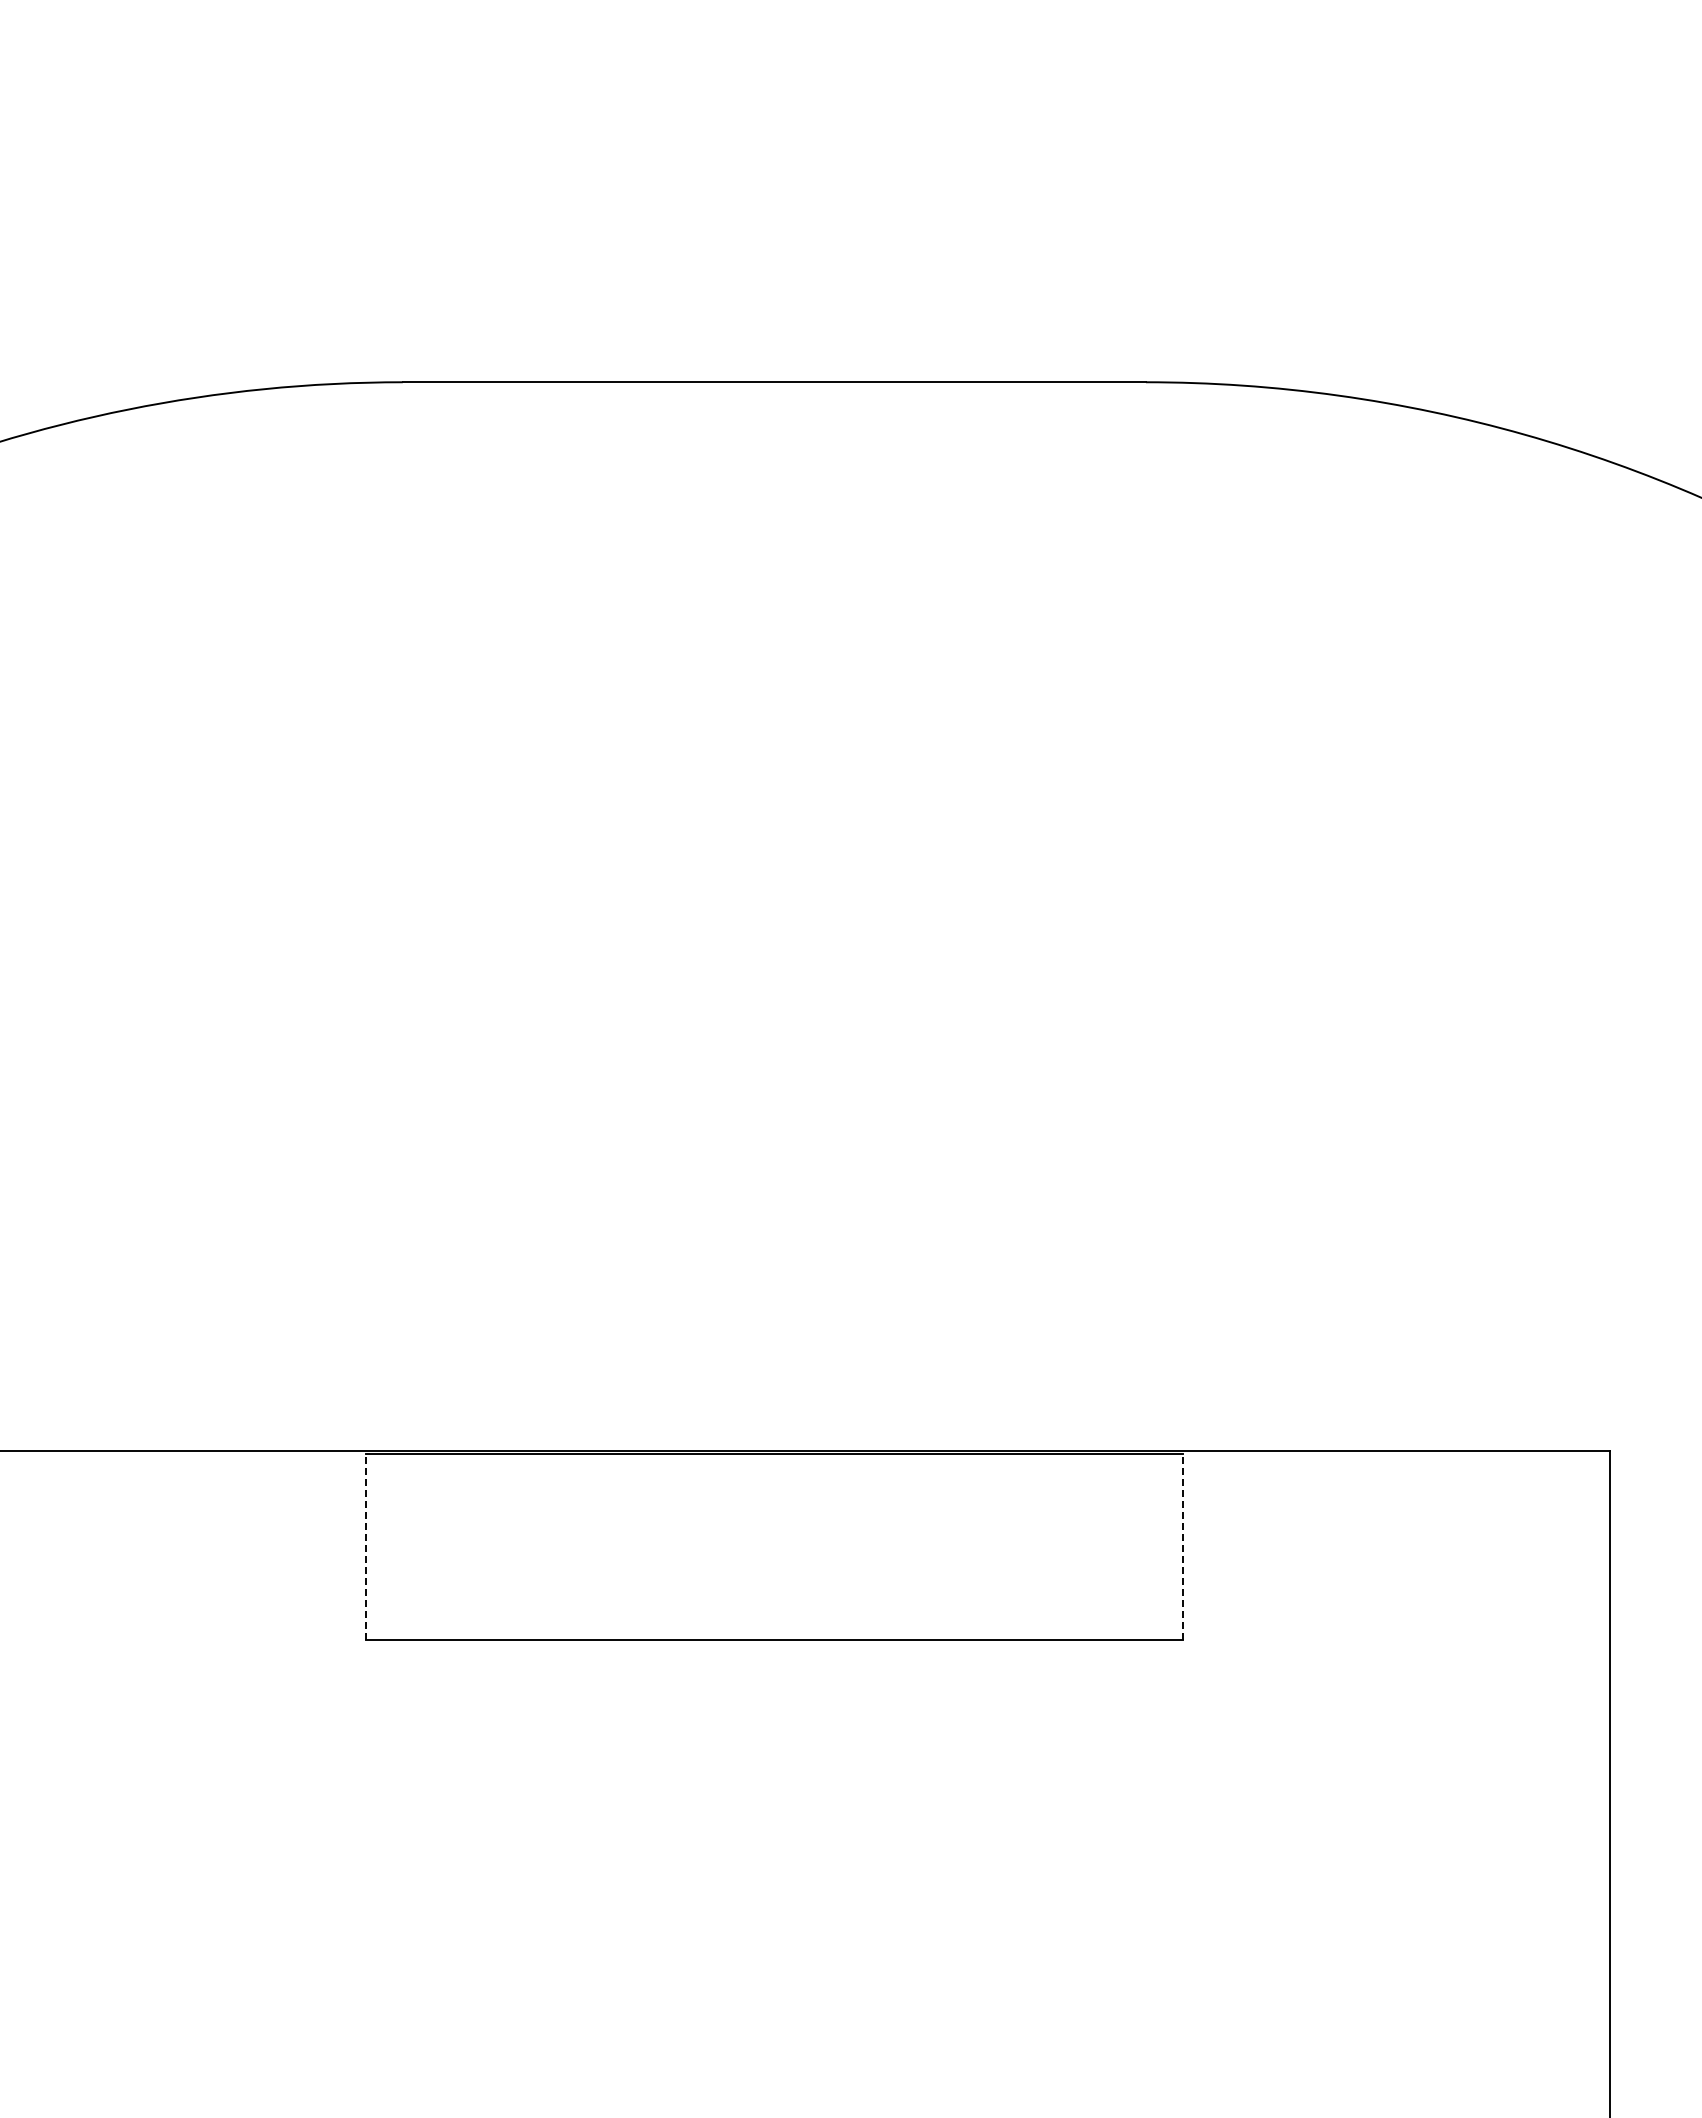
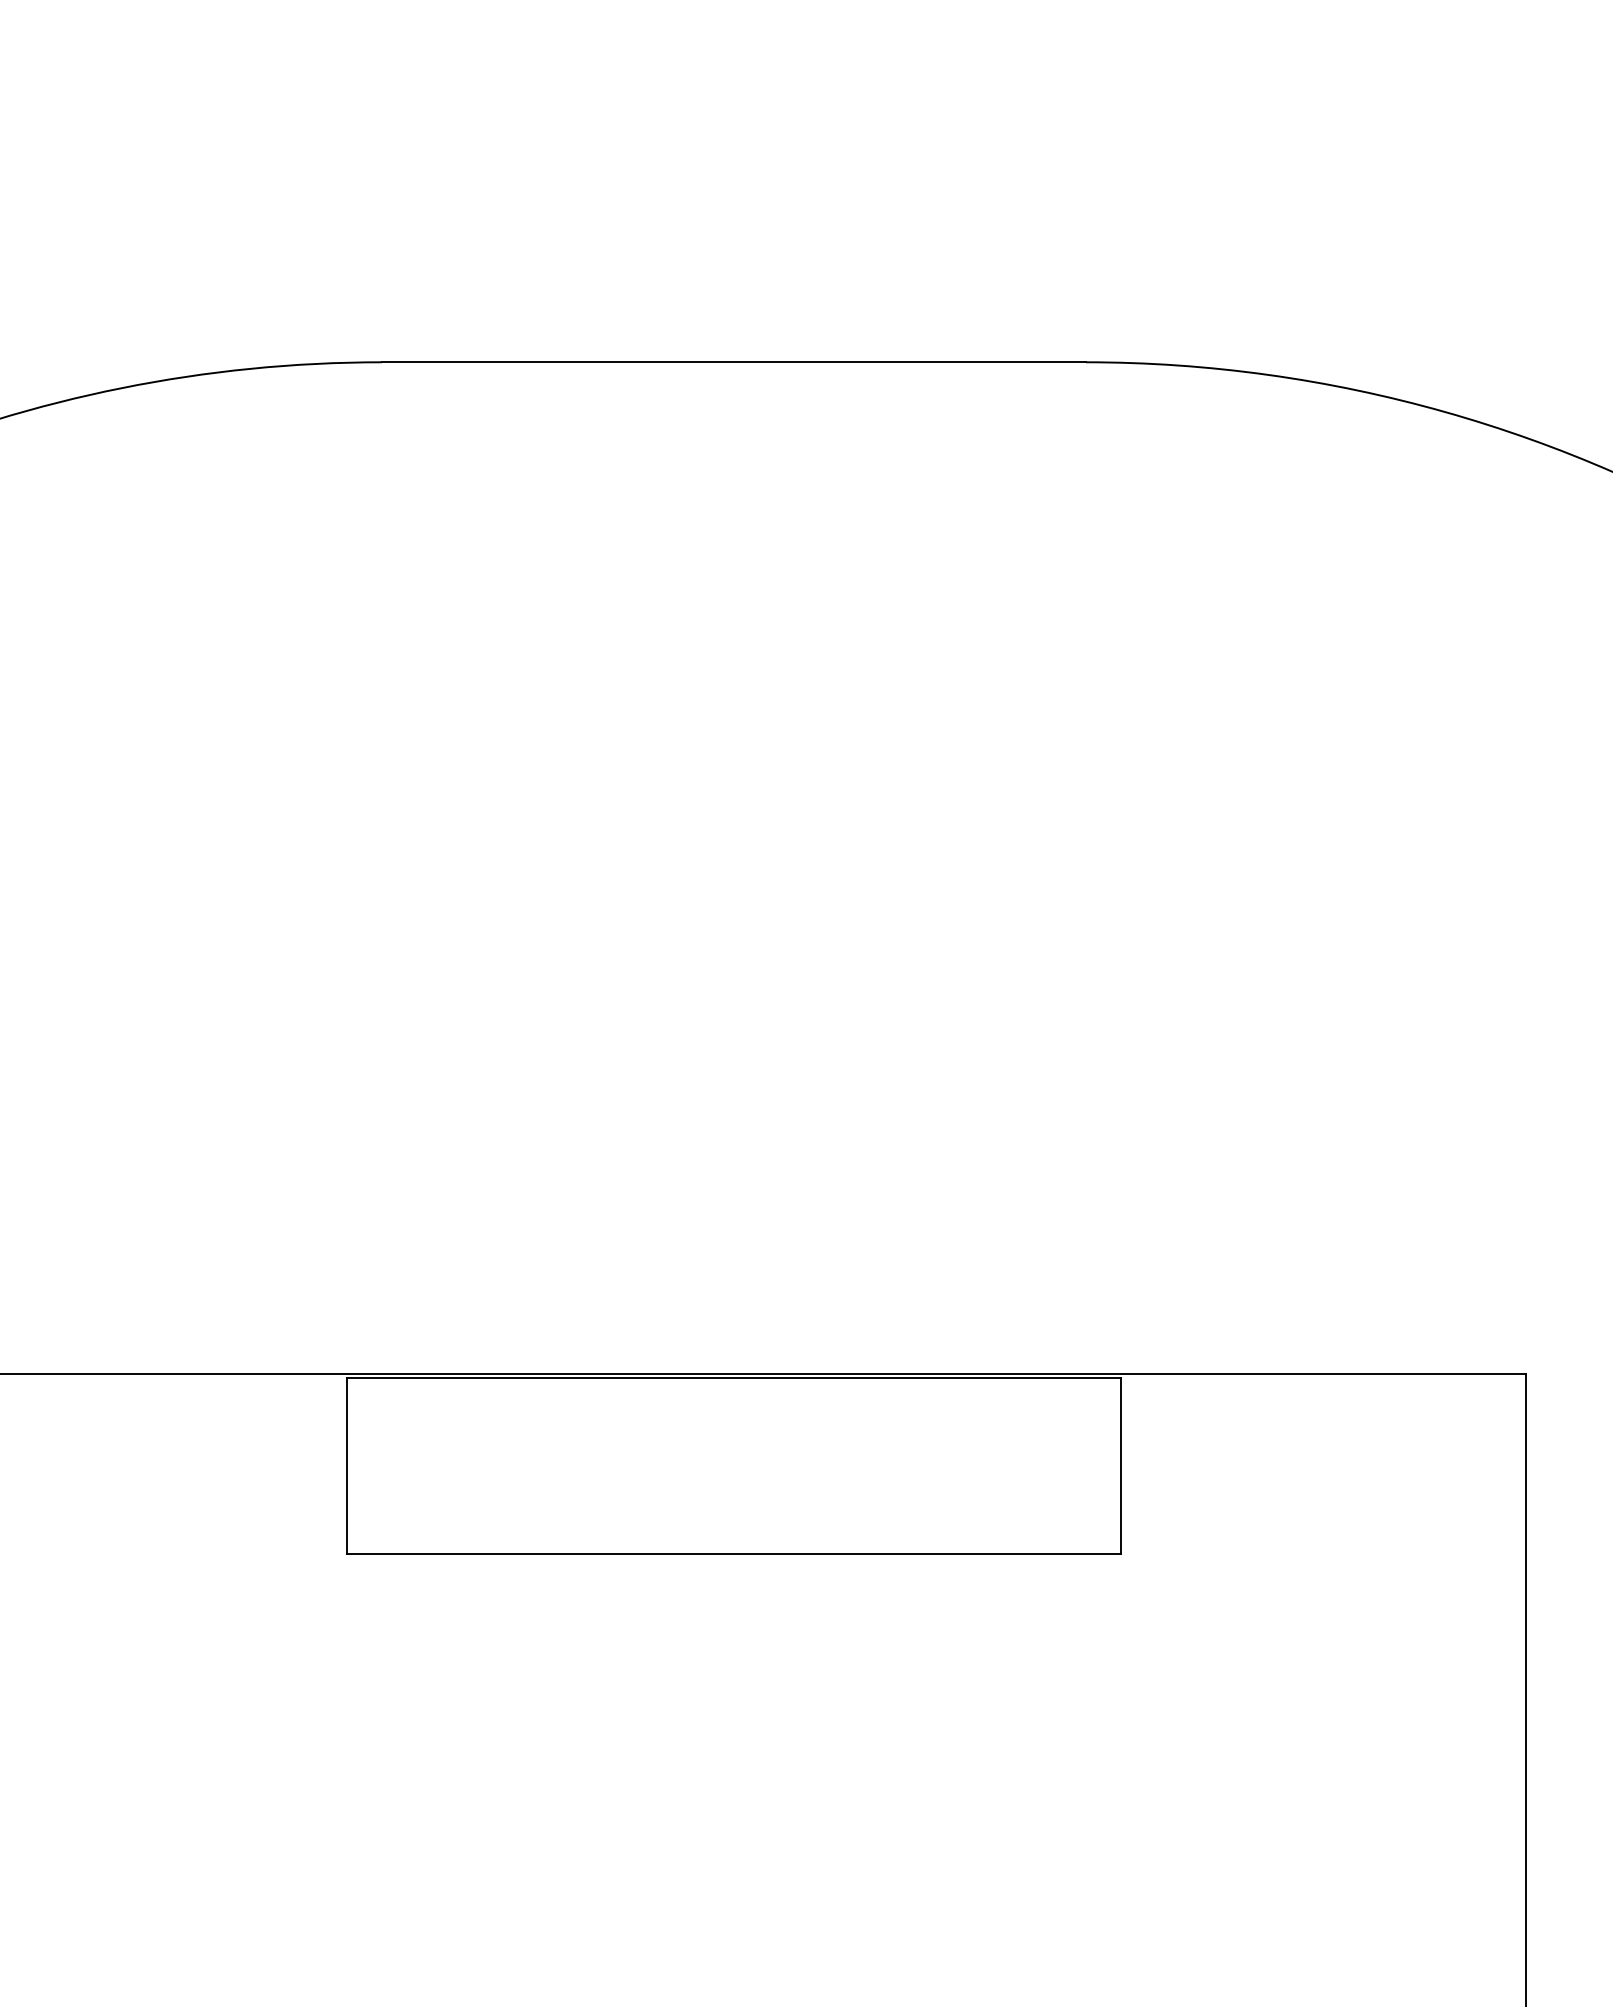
line: (365, 1547) -> (346, 1466), dashed -> solid
line: (1183, 1547) -> (1121, 1466), dashed -> solid

